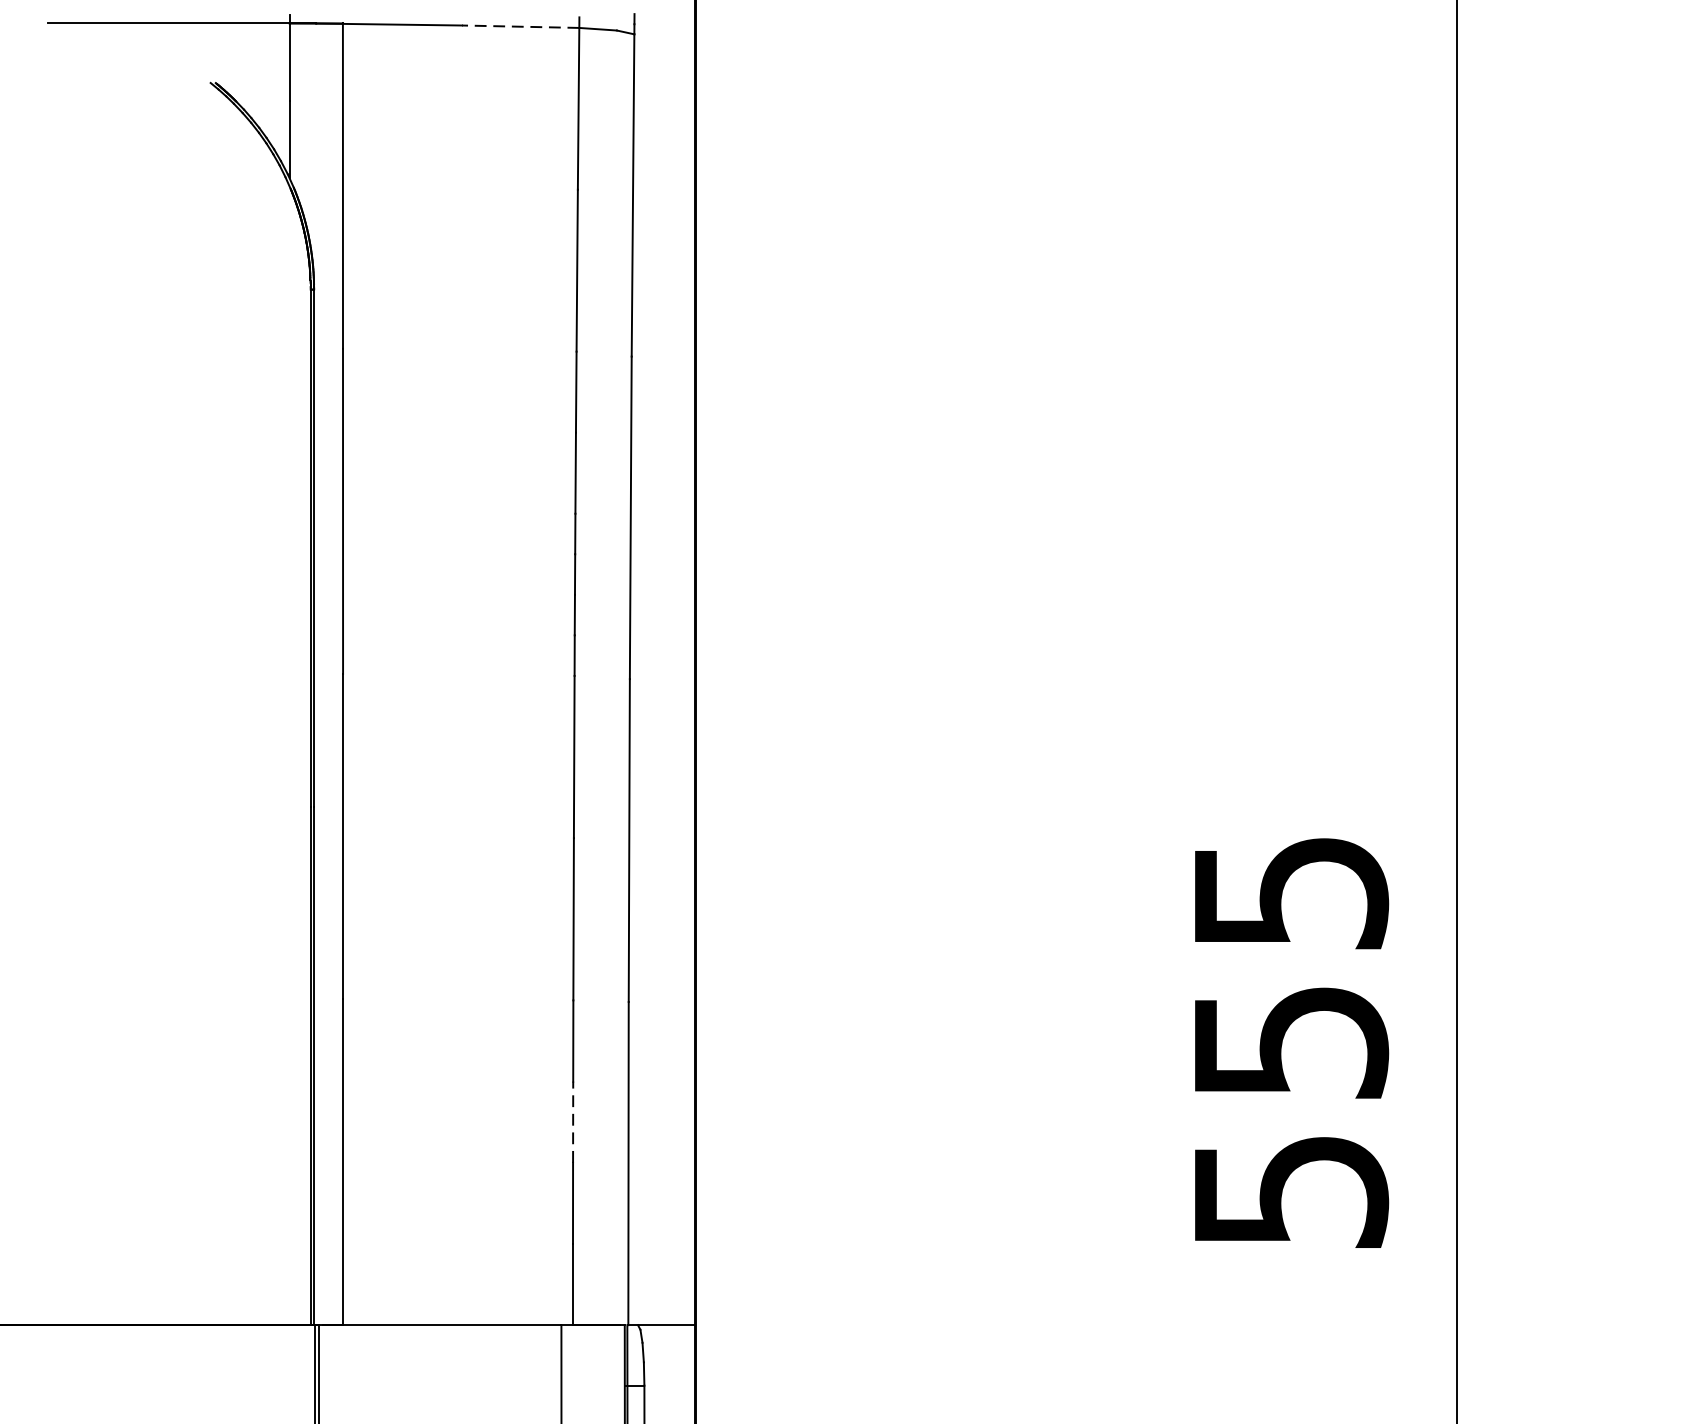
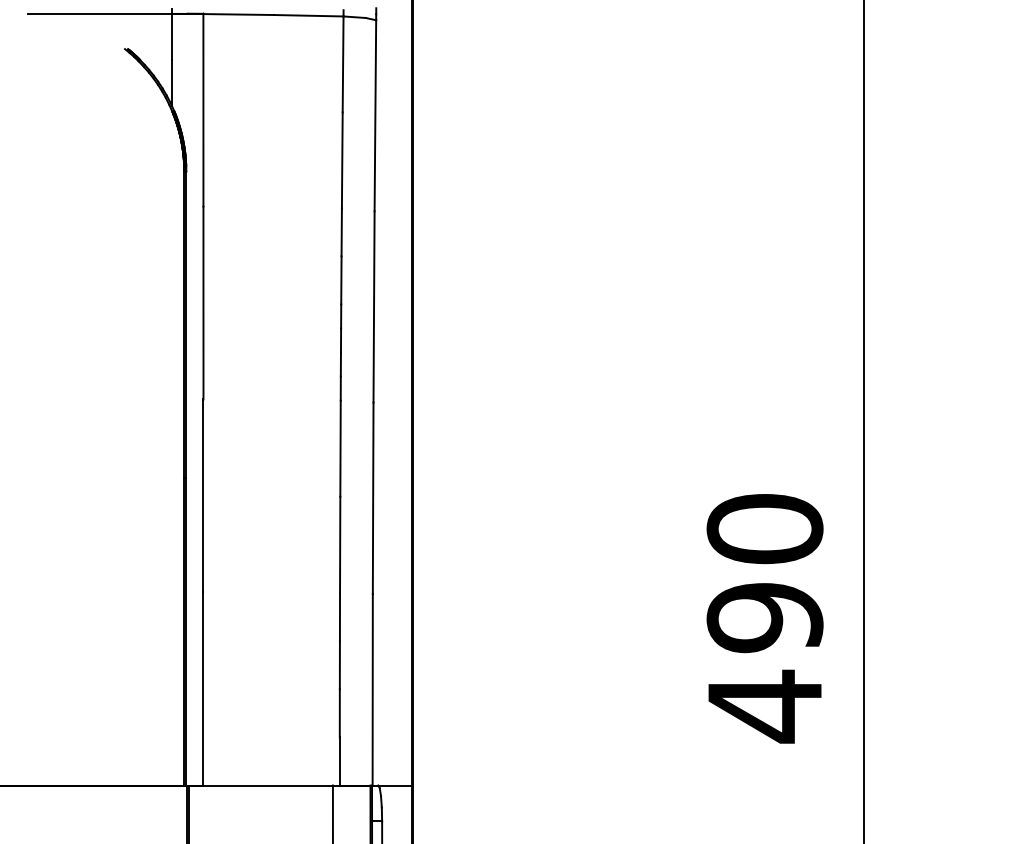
line: (520, 26) -> (308, 15), dashed -> solid
text: (1289, 1043) -> (764, 618), 555 -> 490
line: (572, 1121) -> (339, 664), dashed -> solid

